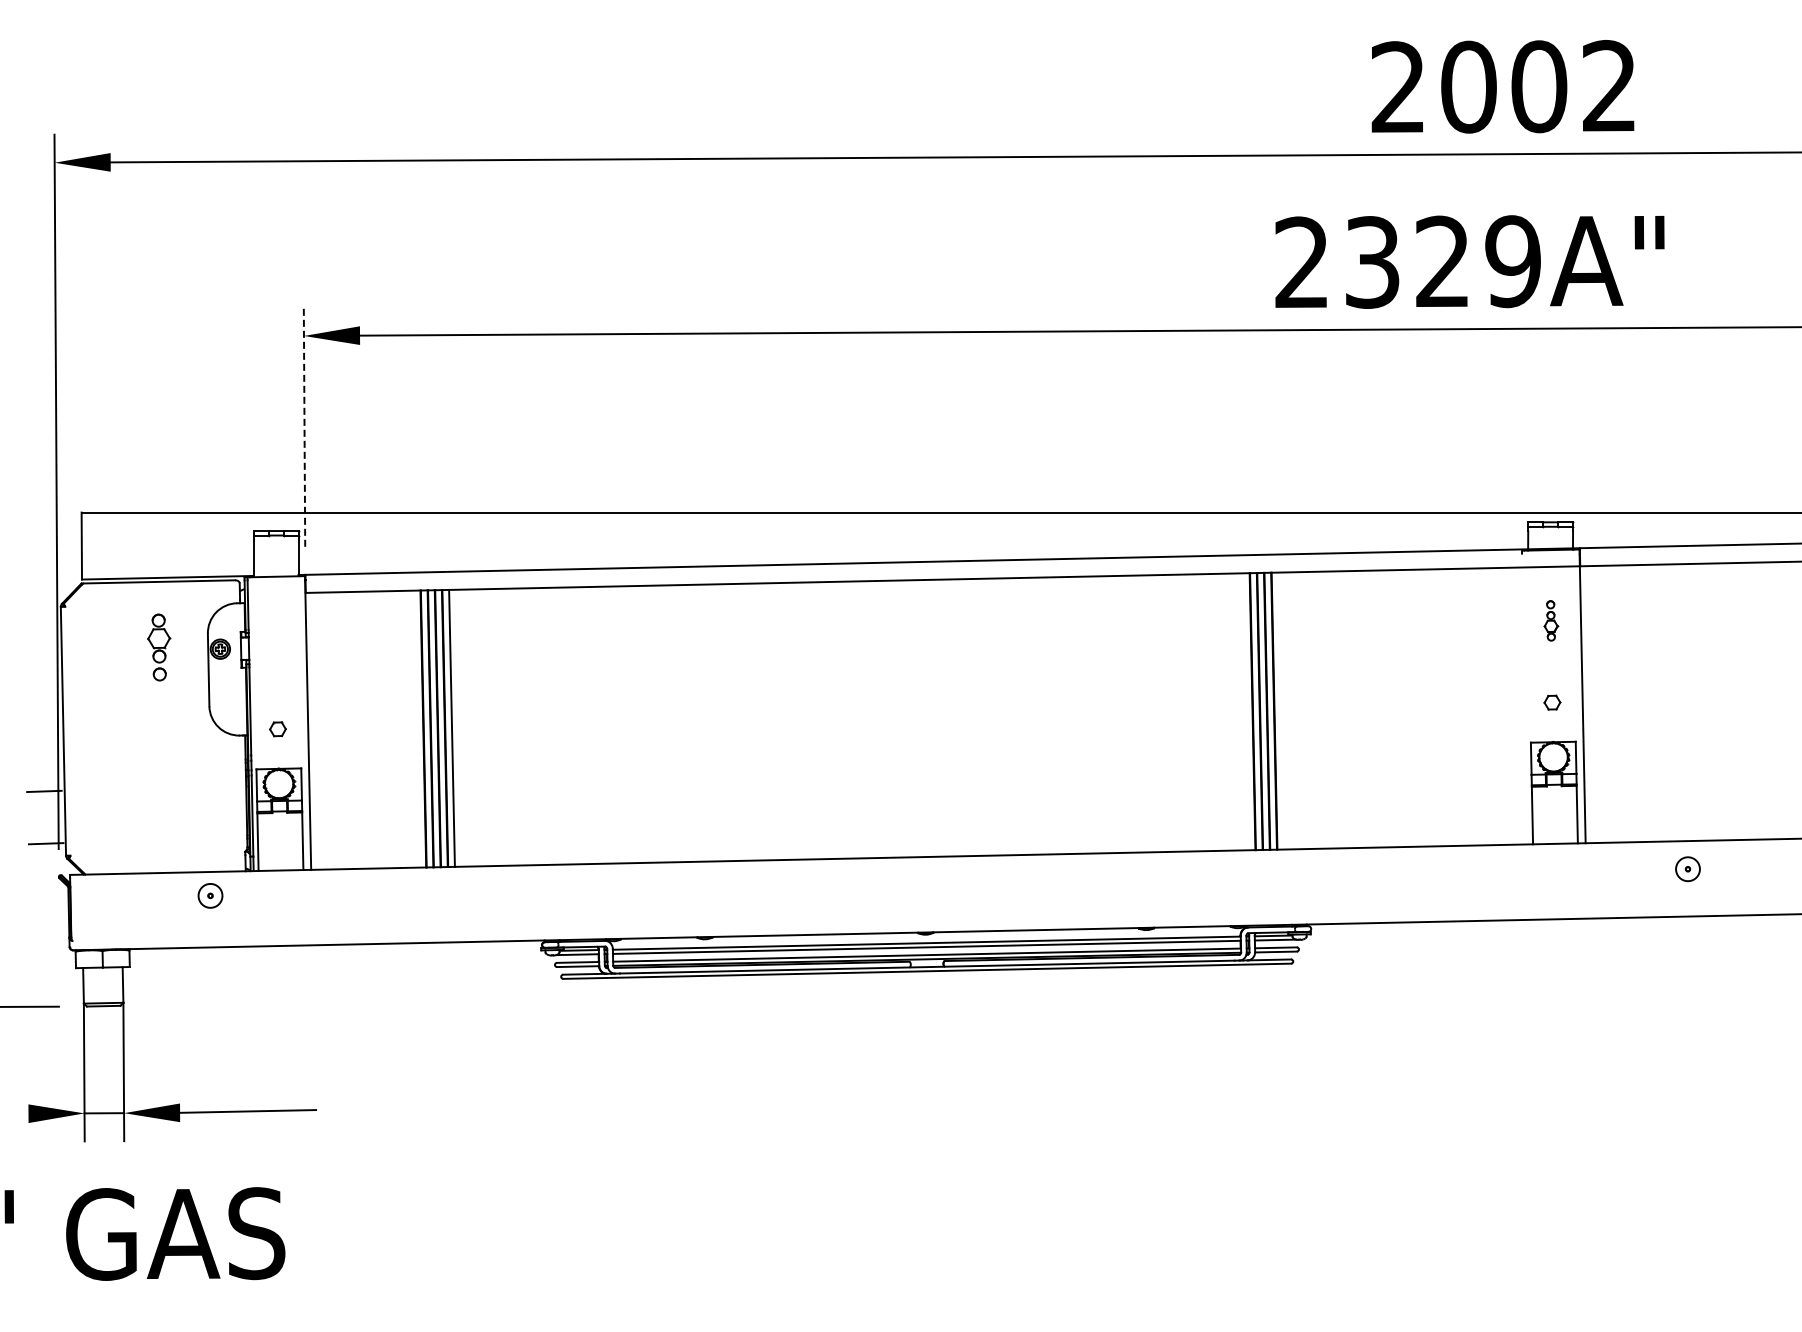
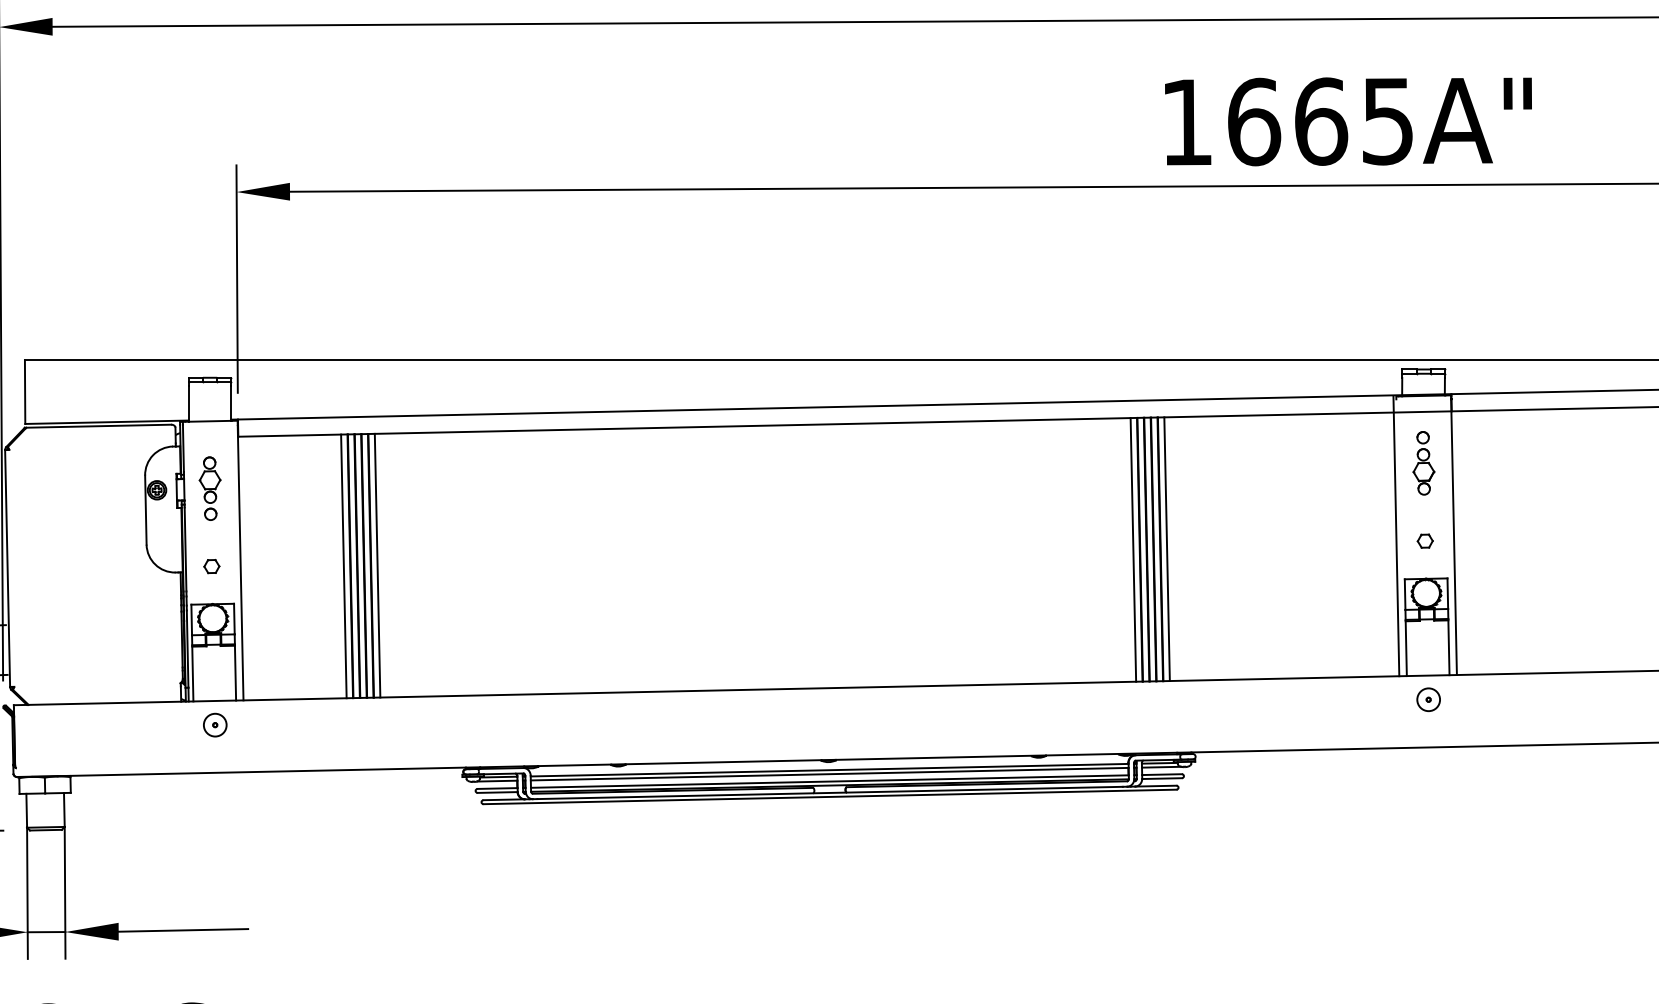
text: (1407, 261) -> (1287, 121), 2329A" -> 1665A"
line: (304, 426) -> (237, 278), dashed -> solid
part: (1551, 620) -> (1424, 462), size x1.67
part: (159, 647) -> (210, 488), moved
line: (1522, 697) -> (1396, 536), added
line: (1281, 710) -> (1167, 548), added
line: (1245, 711) -> (1133, 549), added
line: (416, 728) -> (343, 565), added
part: (1687, 869) -> (1428, 700), moved
part: (210, 895) -> (215, 724), moved

